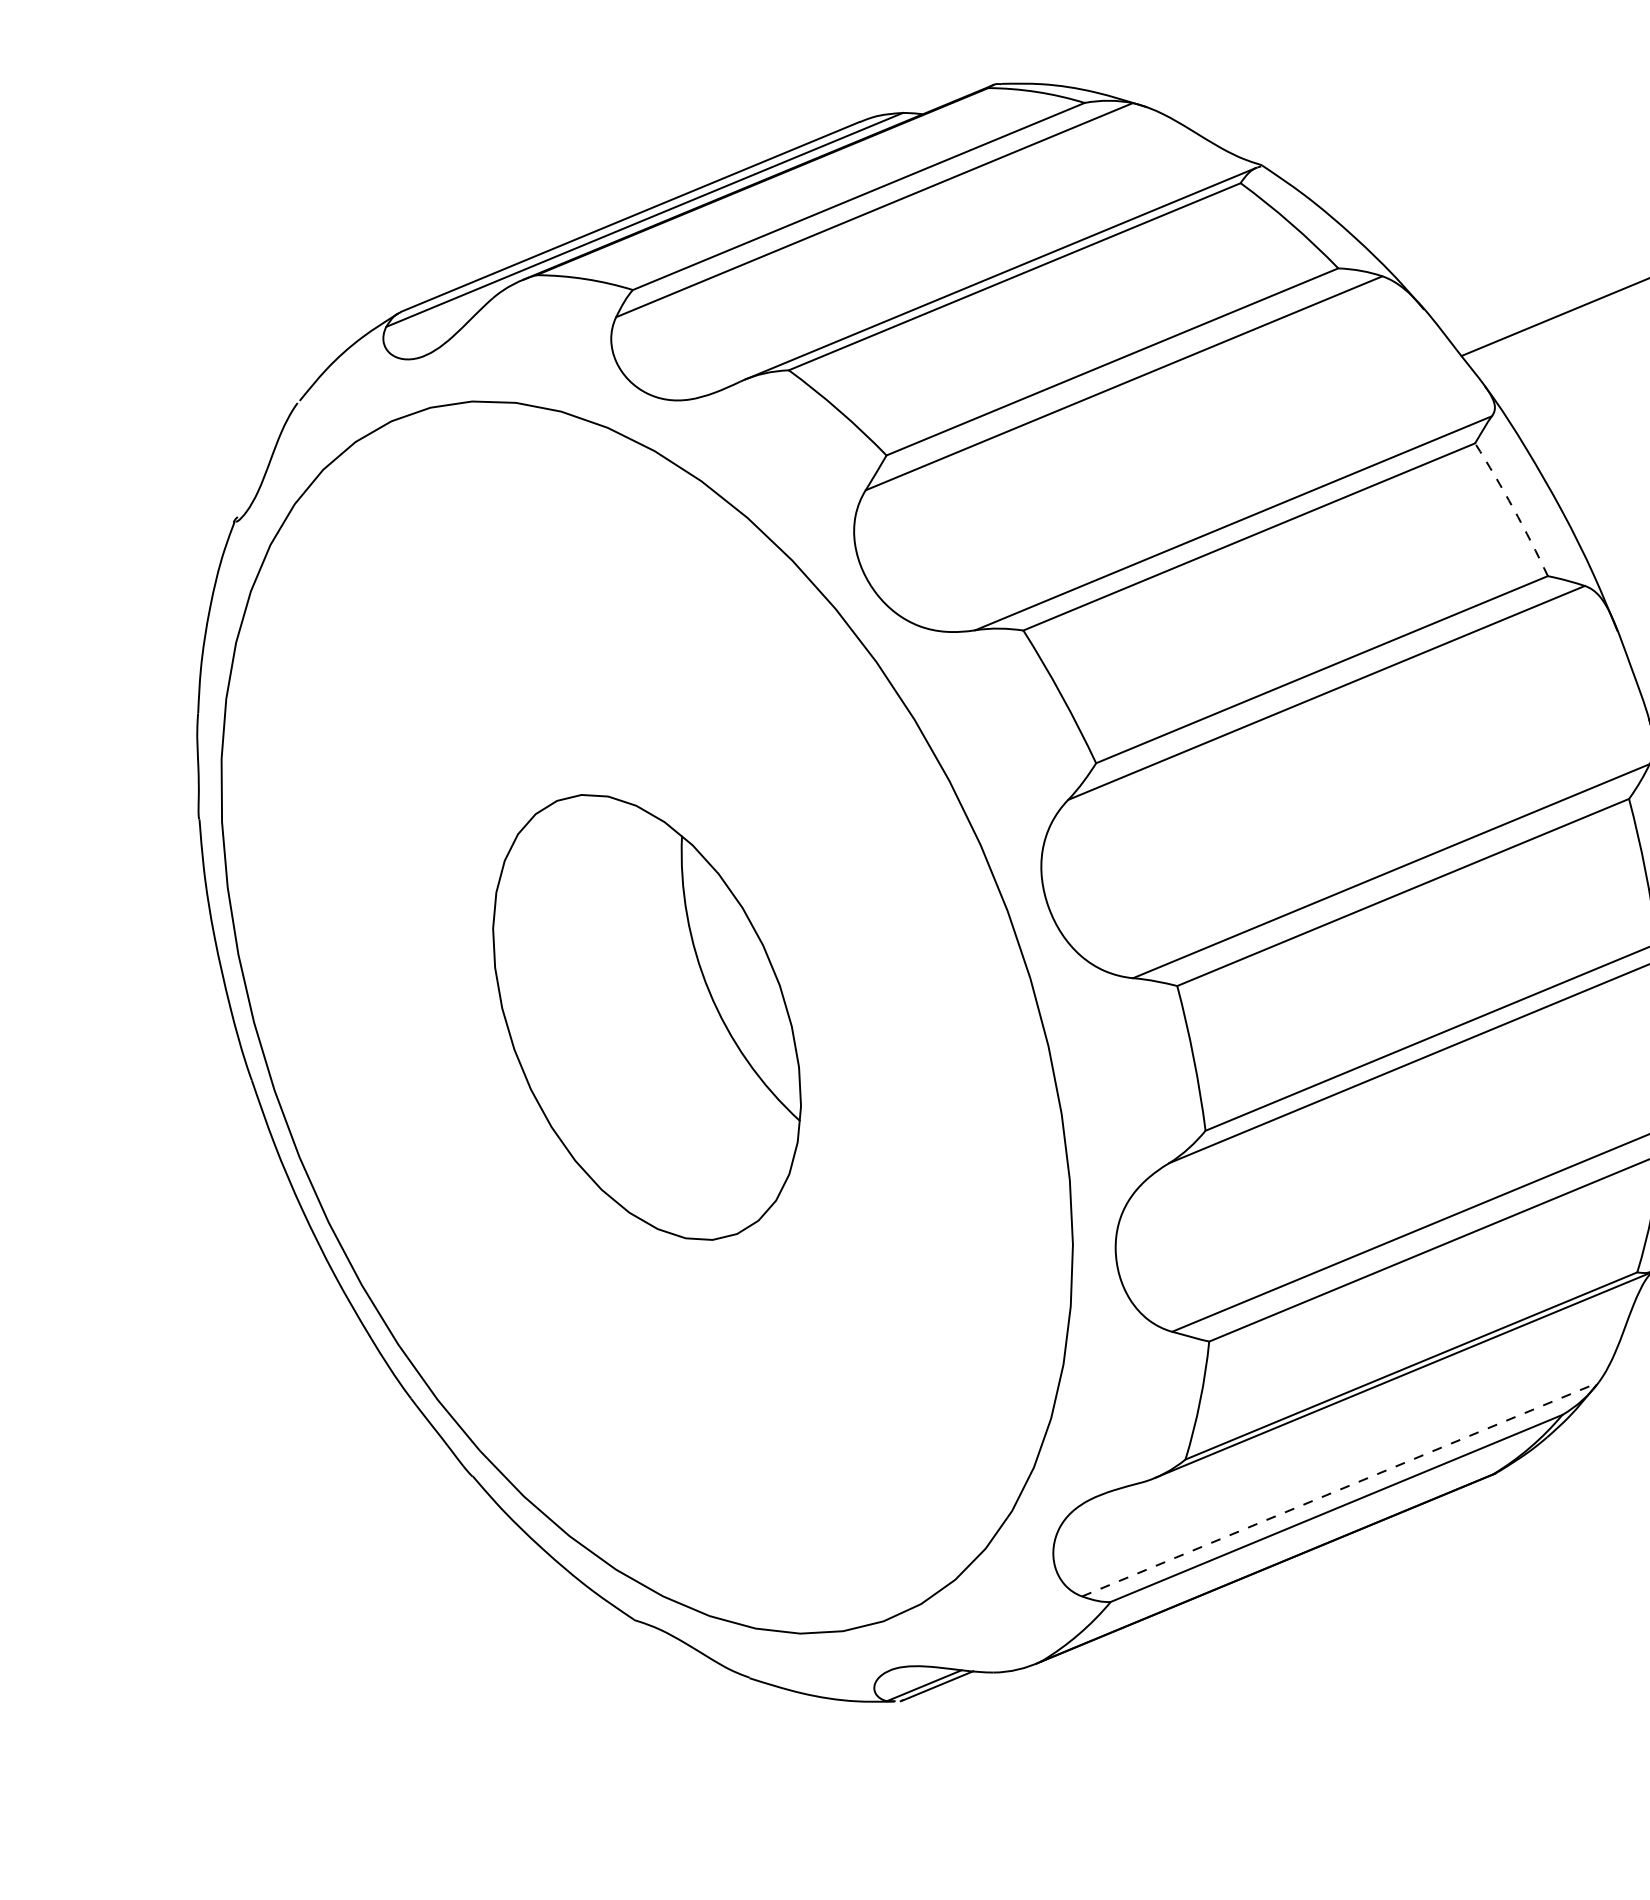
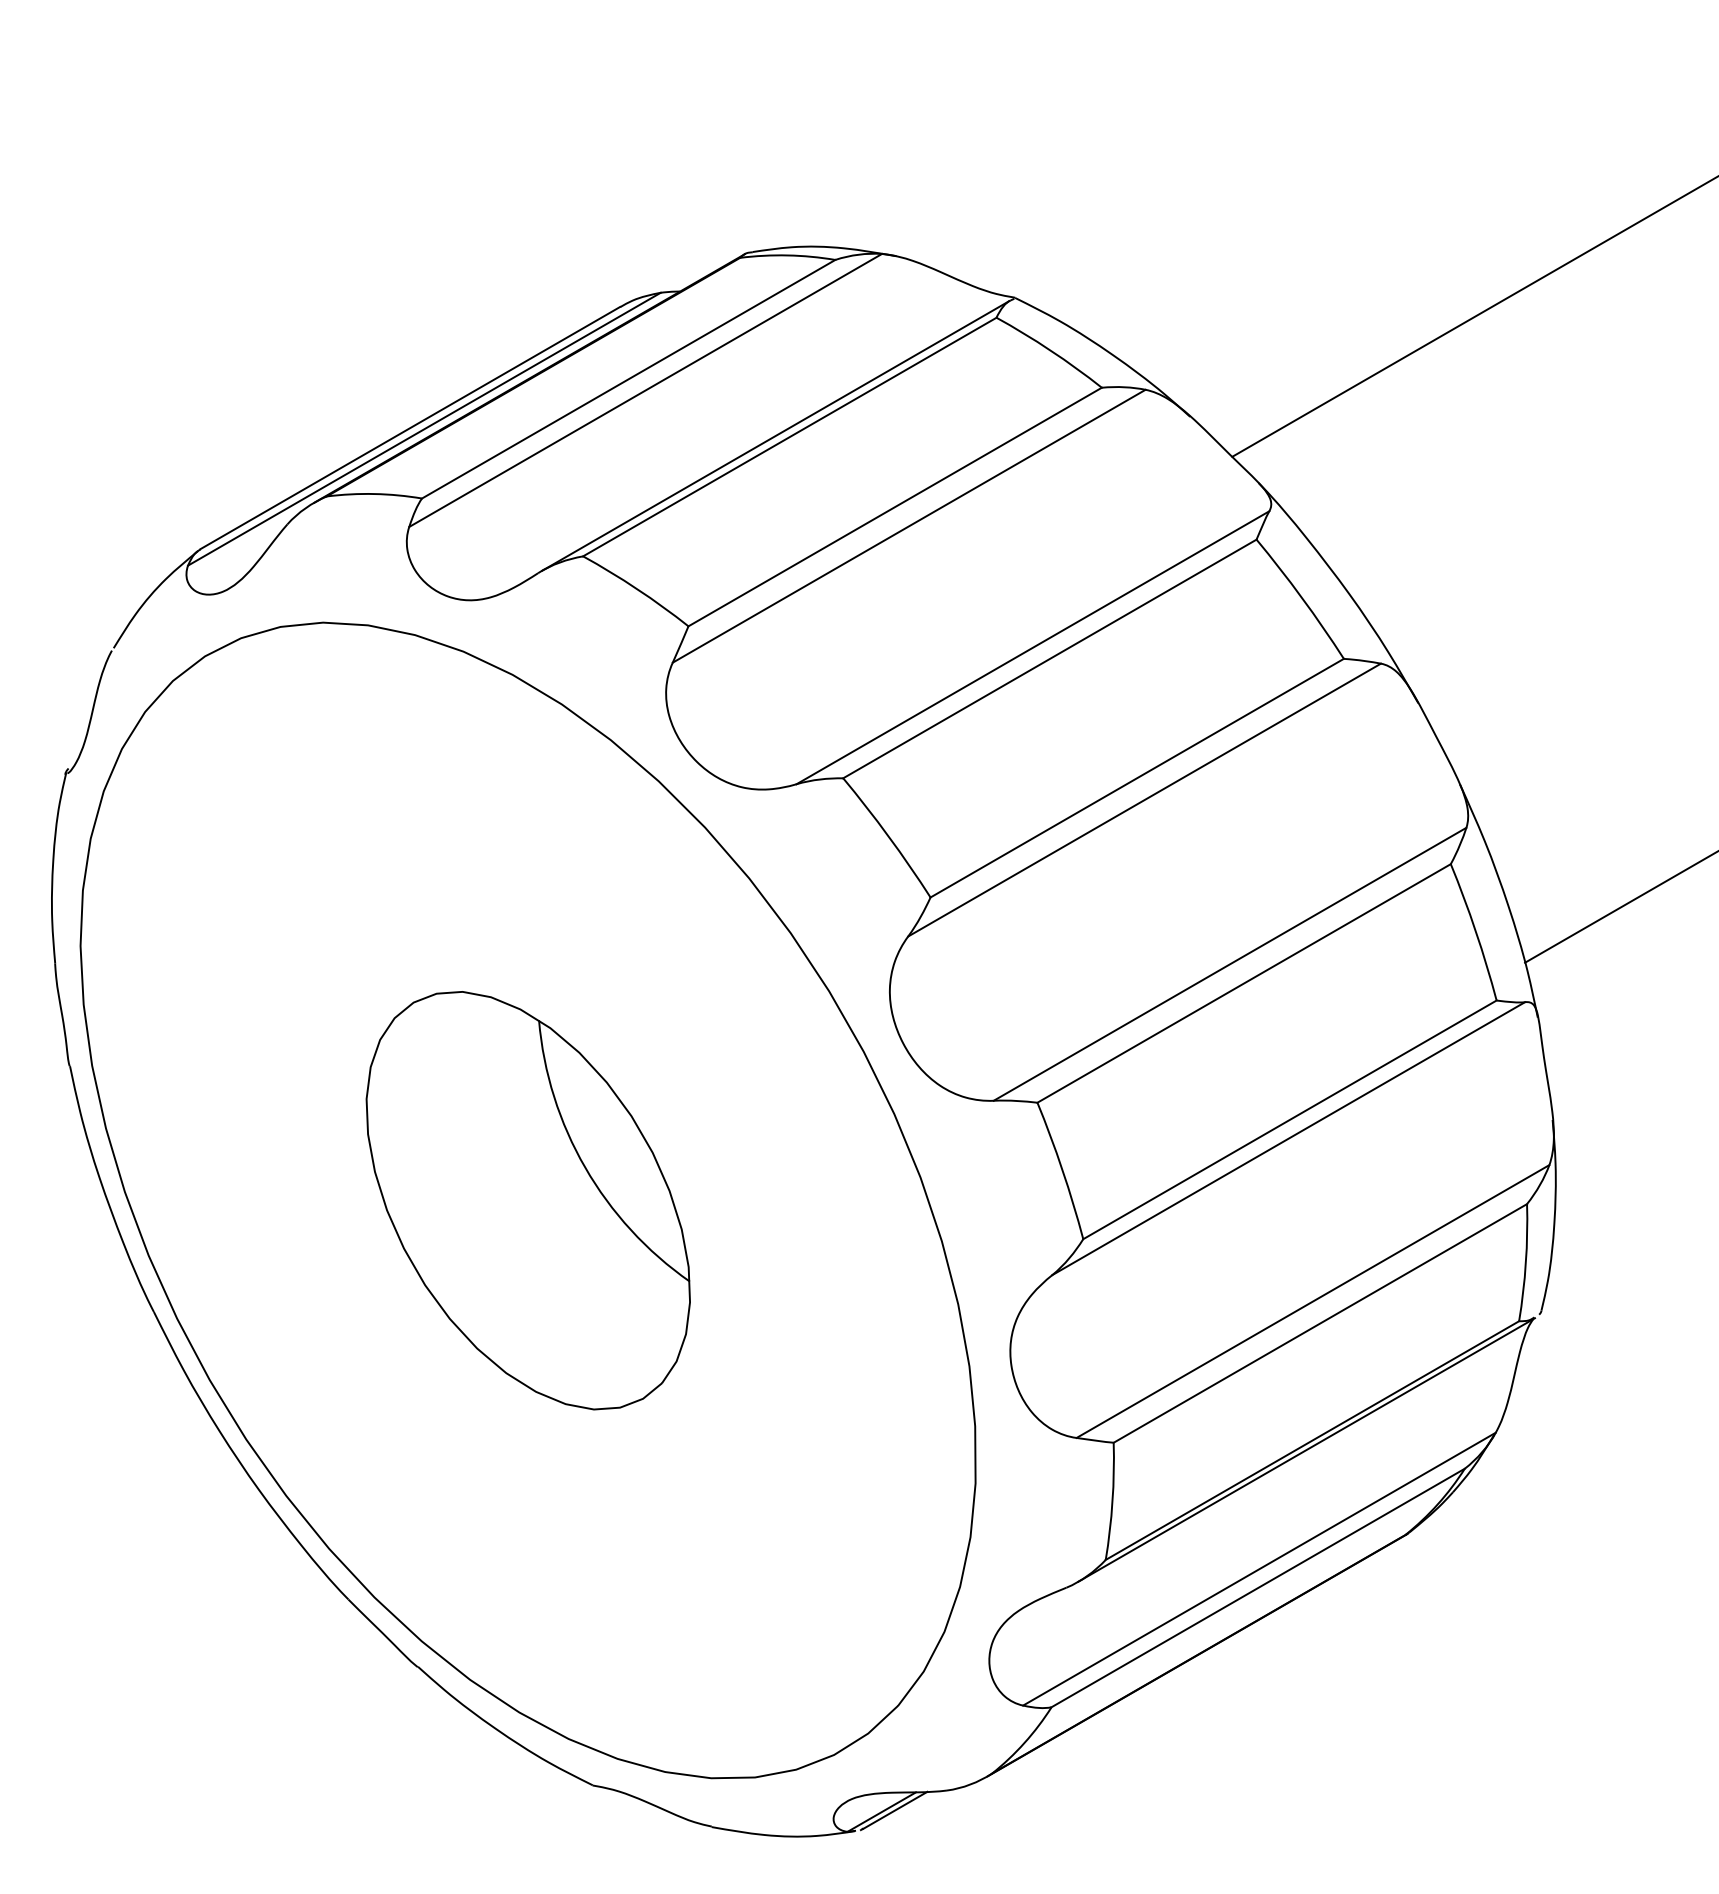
arc: (1514, 508) -> (1302, 597), dashed -> solid
line: (1340, 1489) -> (1259, 1569), dashed -> solid

